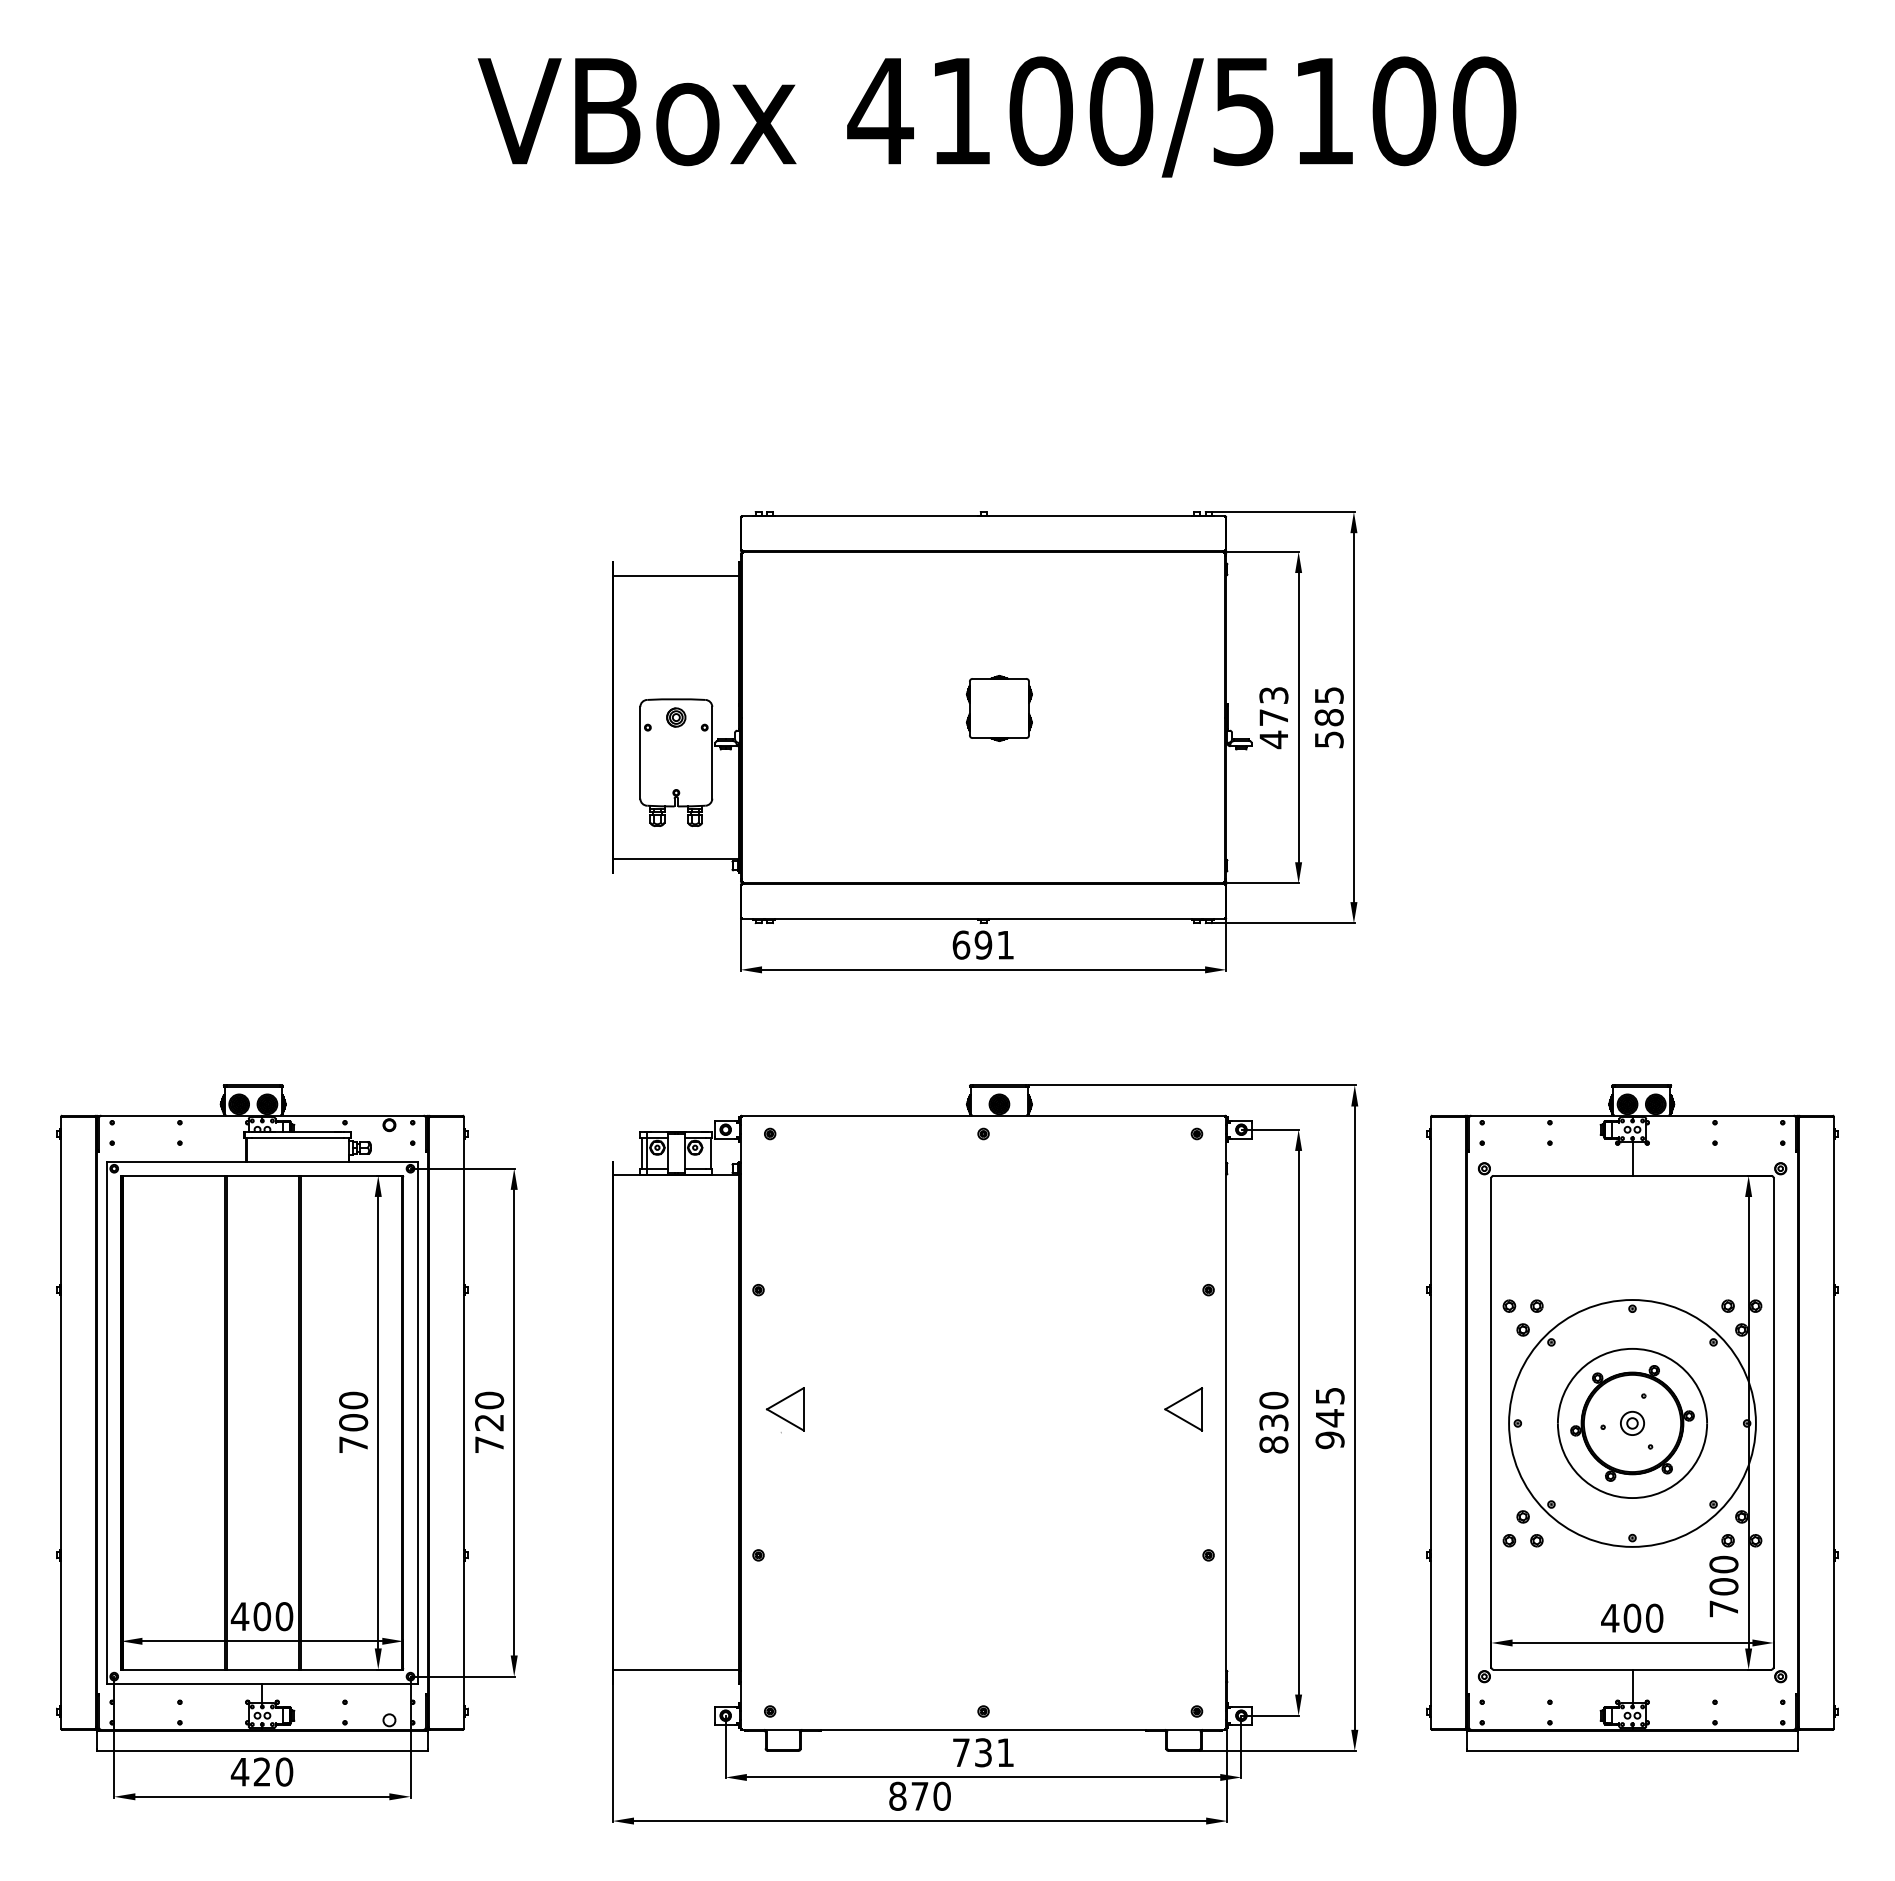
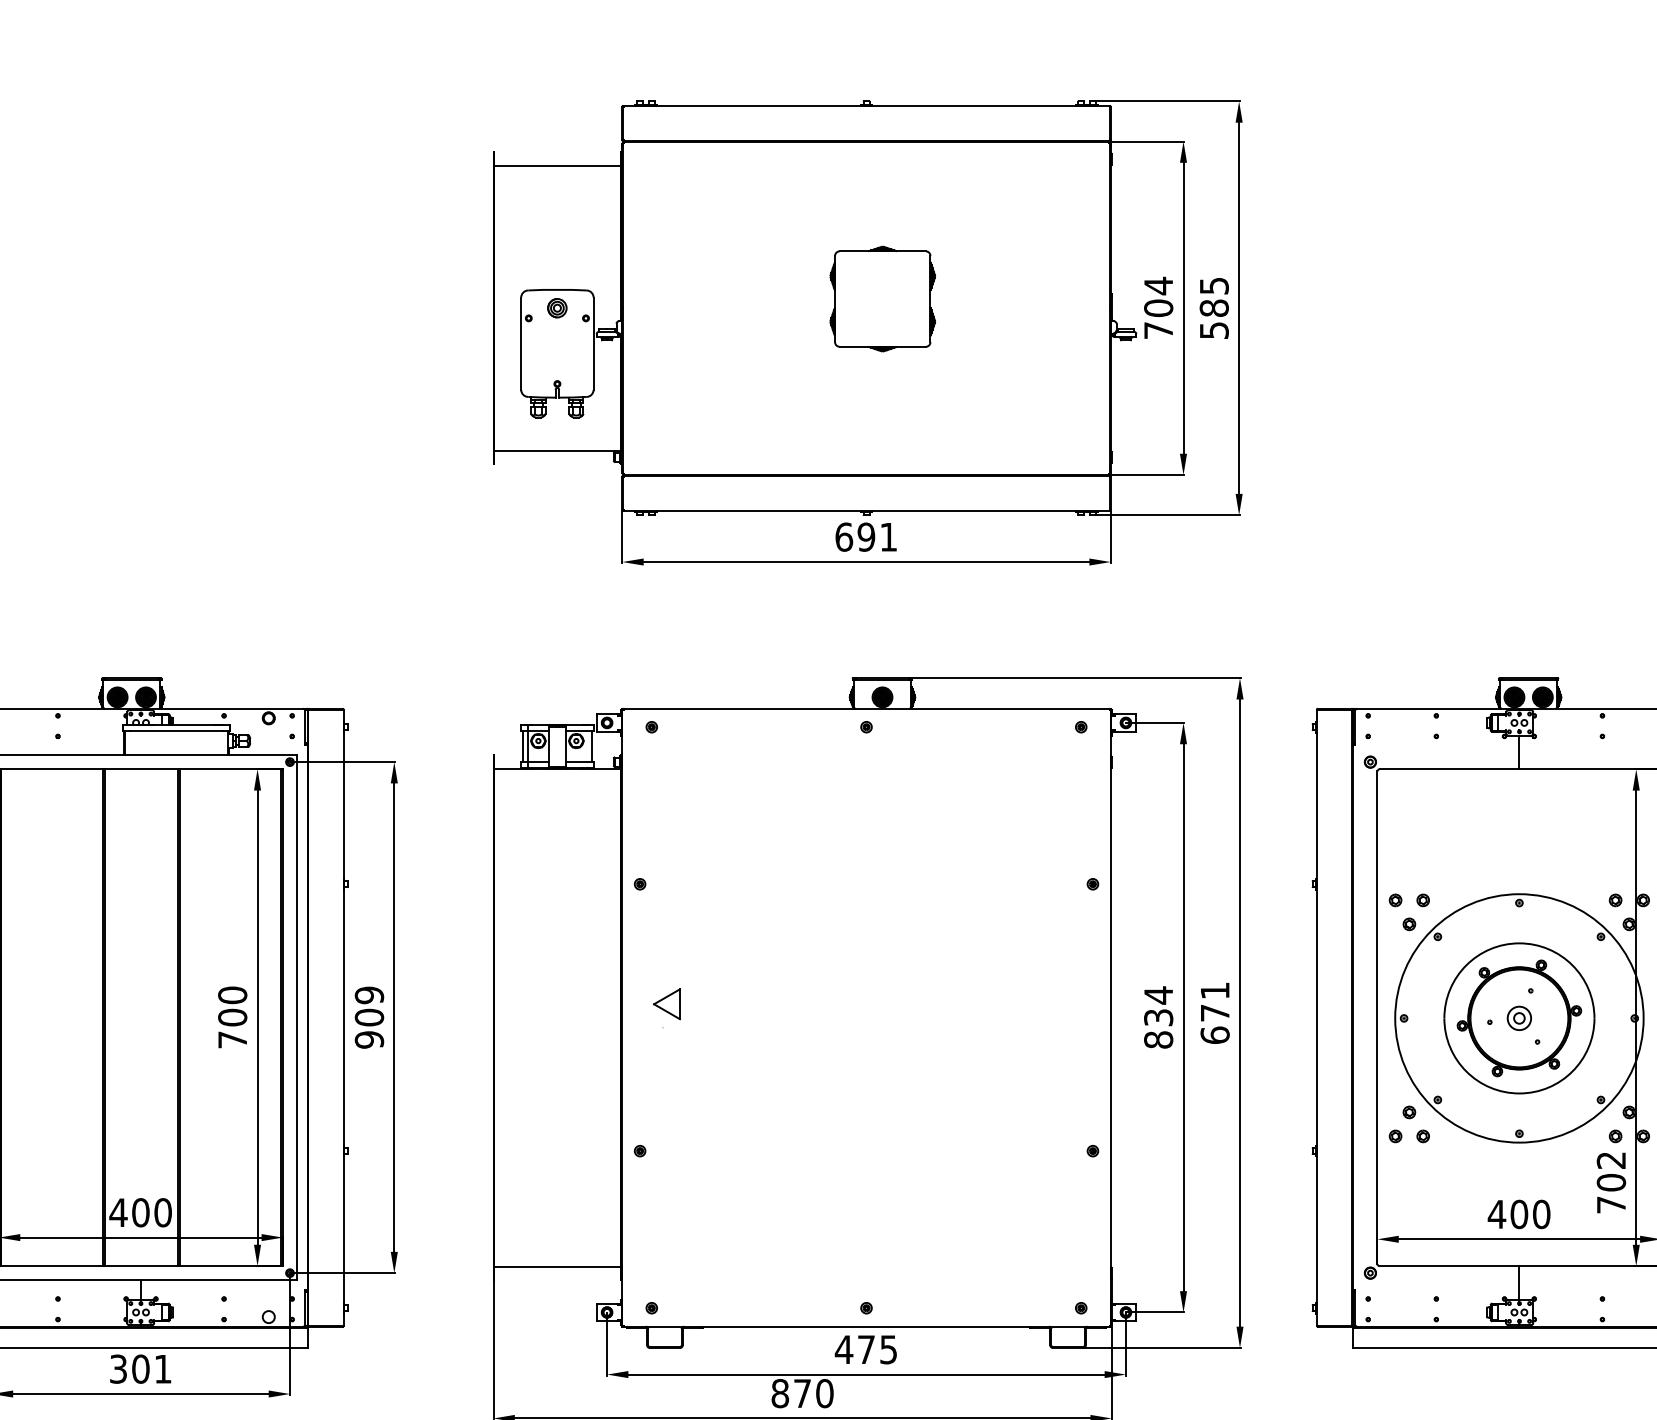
part: (998, 708) -> (881, 299), size x1.6
text: (1273, 717) -> (1158, 308), 473 -> 704
text: (1273, 1400) -> (1158, 995), 830 -> 834
part: (784, 1409) -> (666, 1004), size x0.7
part: (1183, 1409) -> (1067, 1004), removed
text: (1329, 1418) -> (1214, 1013), 945 -> 671
text: (489, 1422) -> (369, 1017), 720 -> 909
text: (1723, 1564) -> (1610, 1160), 700 -> 702
text: (982, 1752) -> (865, 1349), 731 -> 475
text: (261, 1771) -> (140, 1368), 420 -> 301

